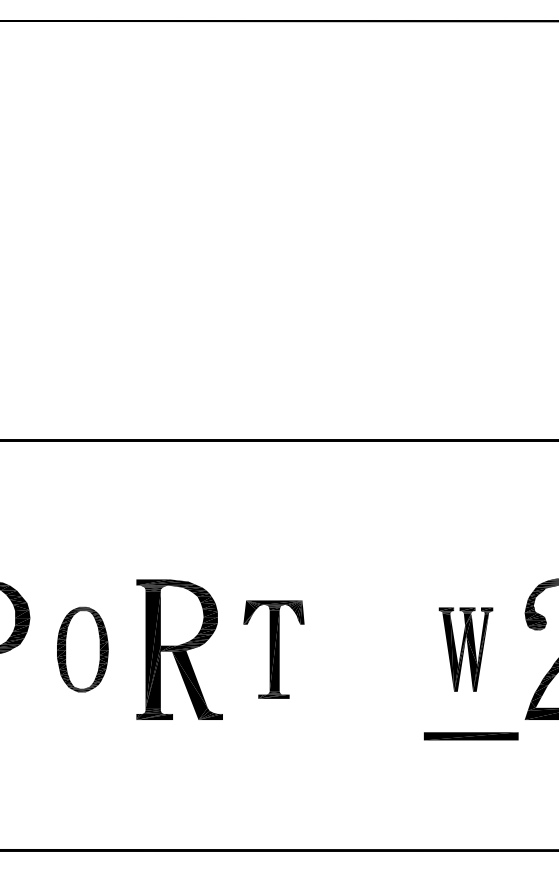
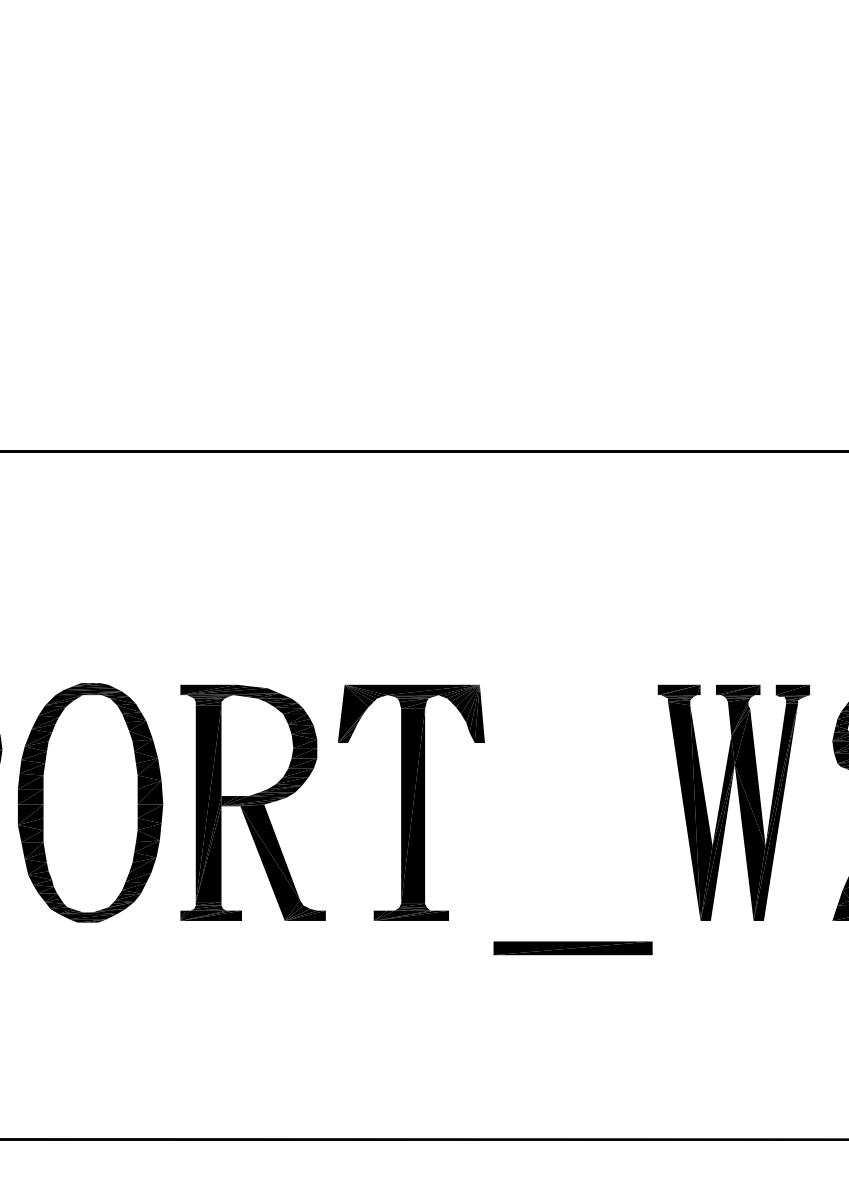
part: (82, 649) -> (89, 802), size x1.67
part: (273, 649) -> (410, 802), size x1.43
part: (465, 649) -> (733, 802), size x1.67
part: (470, 736) -> (571, 948), moved

